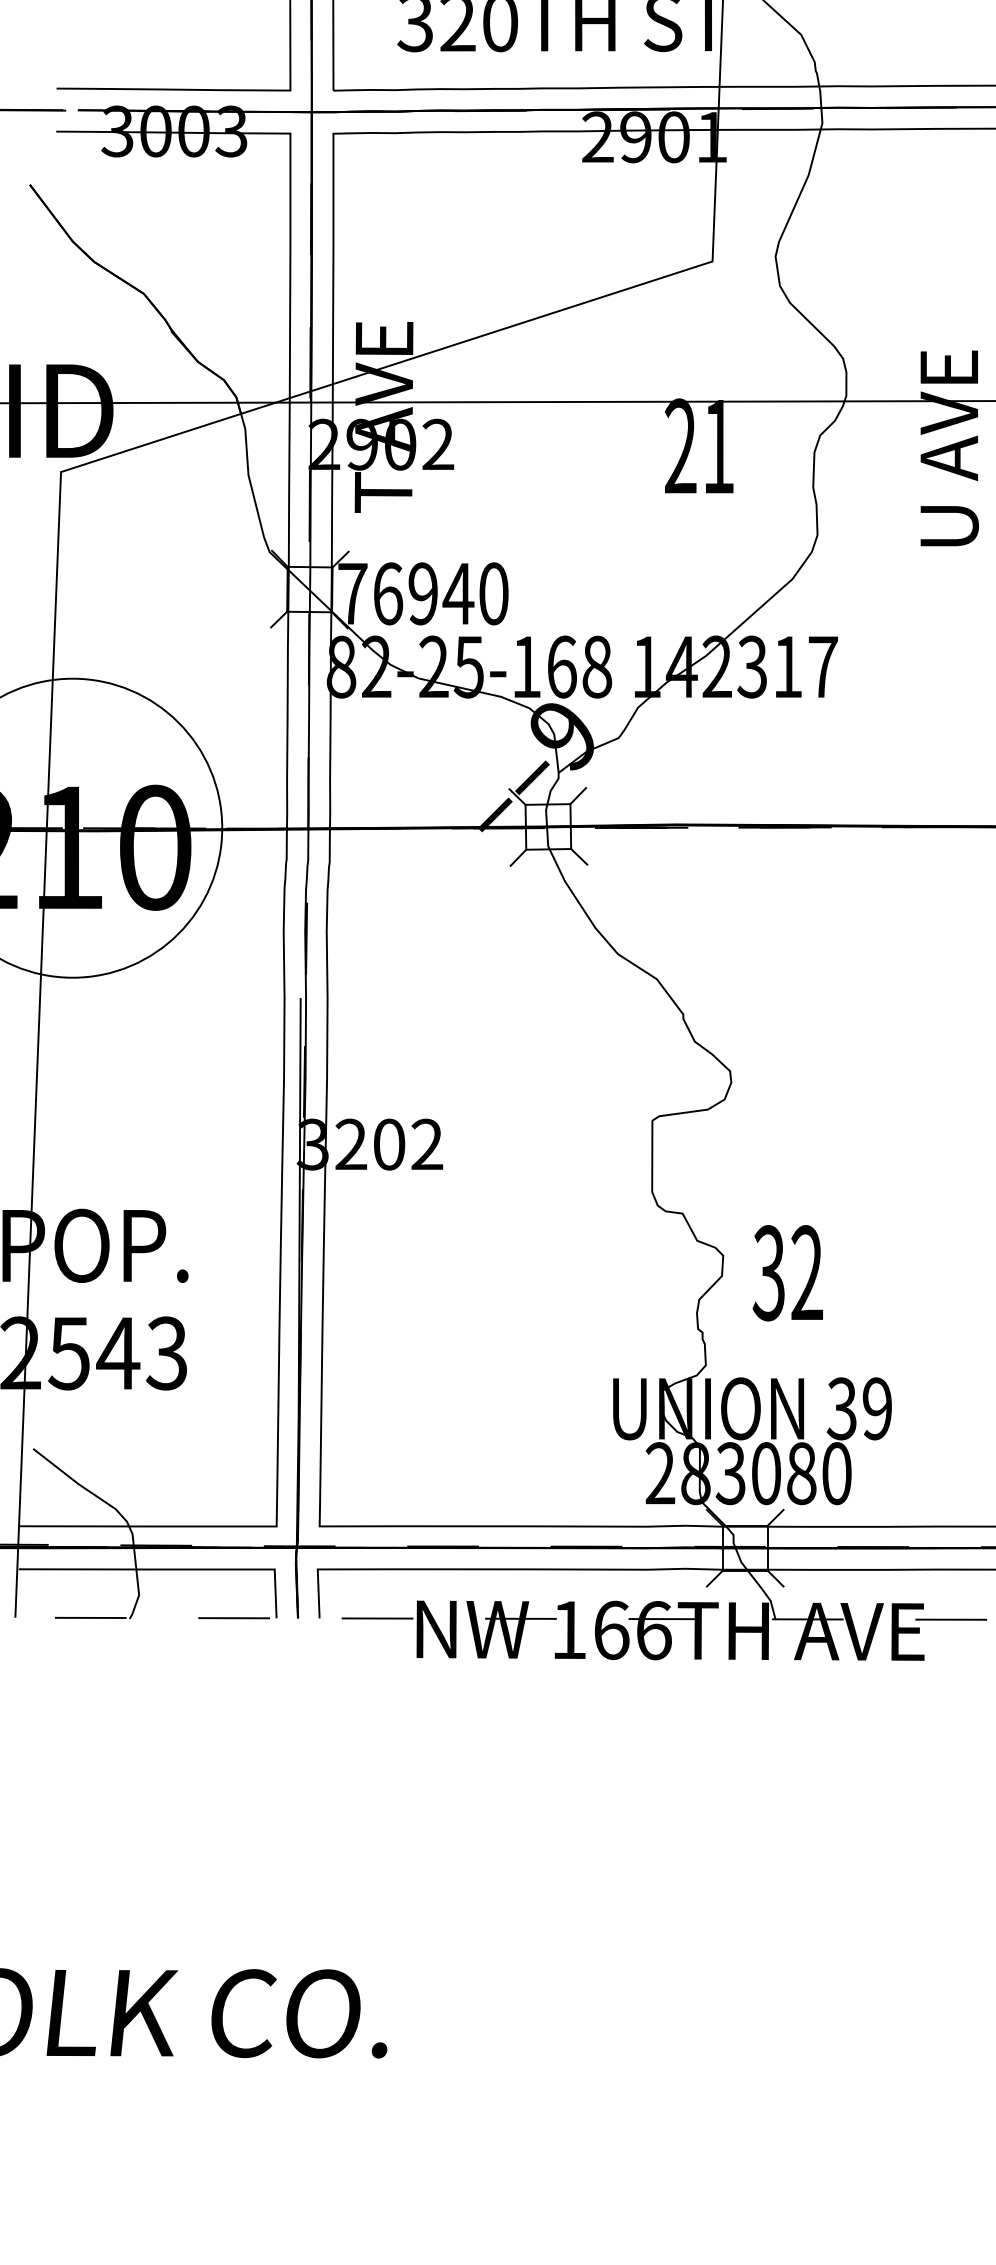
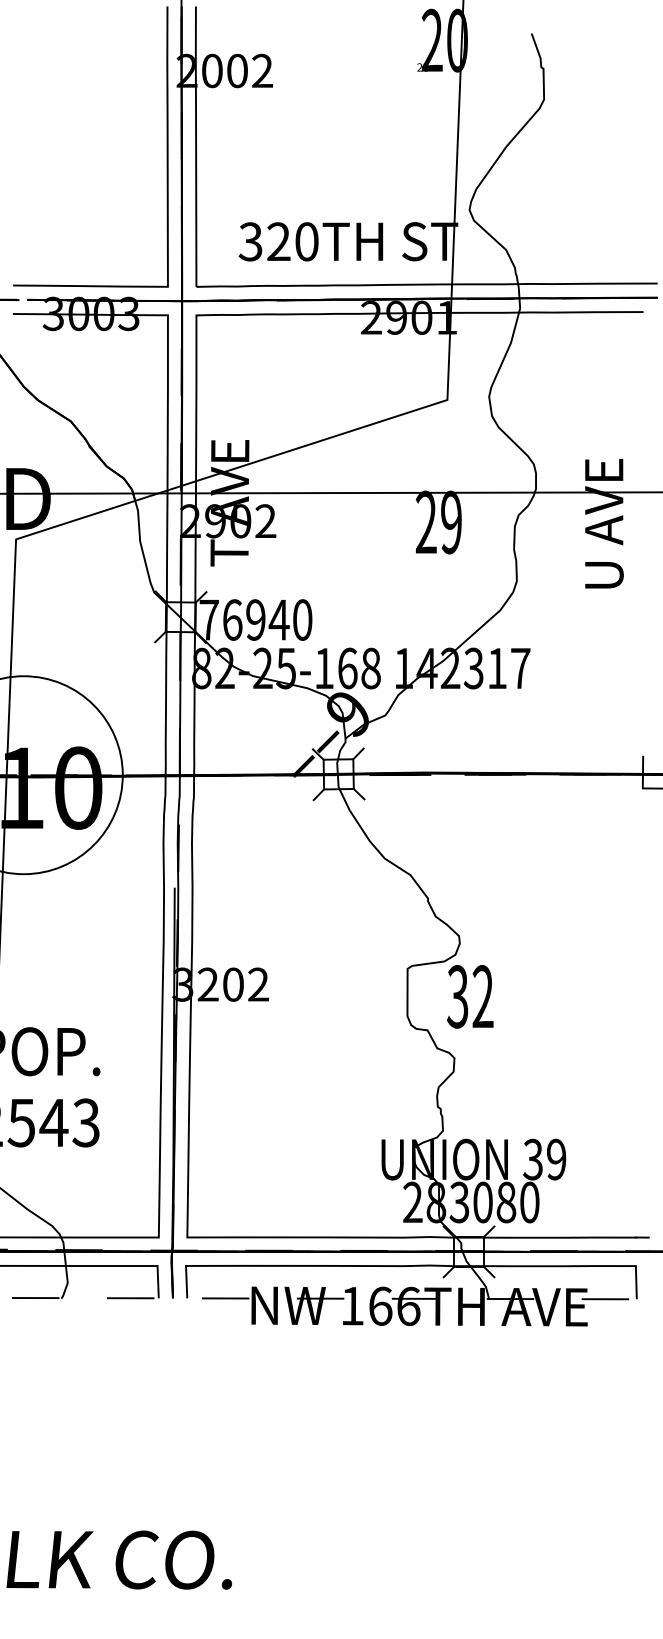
text: (718, 446) -> (451, 522), 21 -> 29
text: (788, 1272) -> (470, 996), moved

